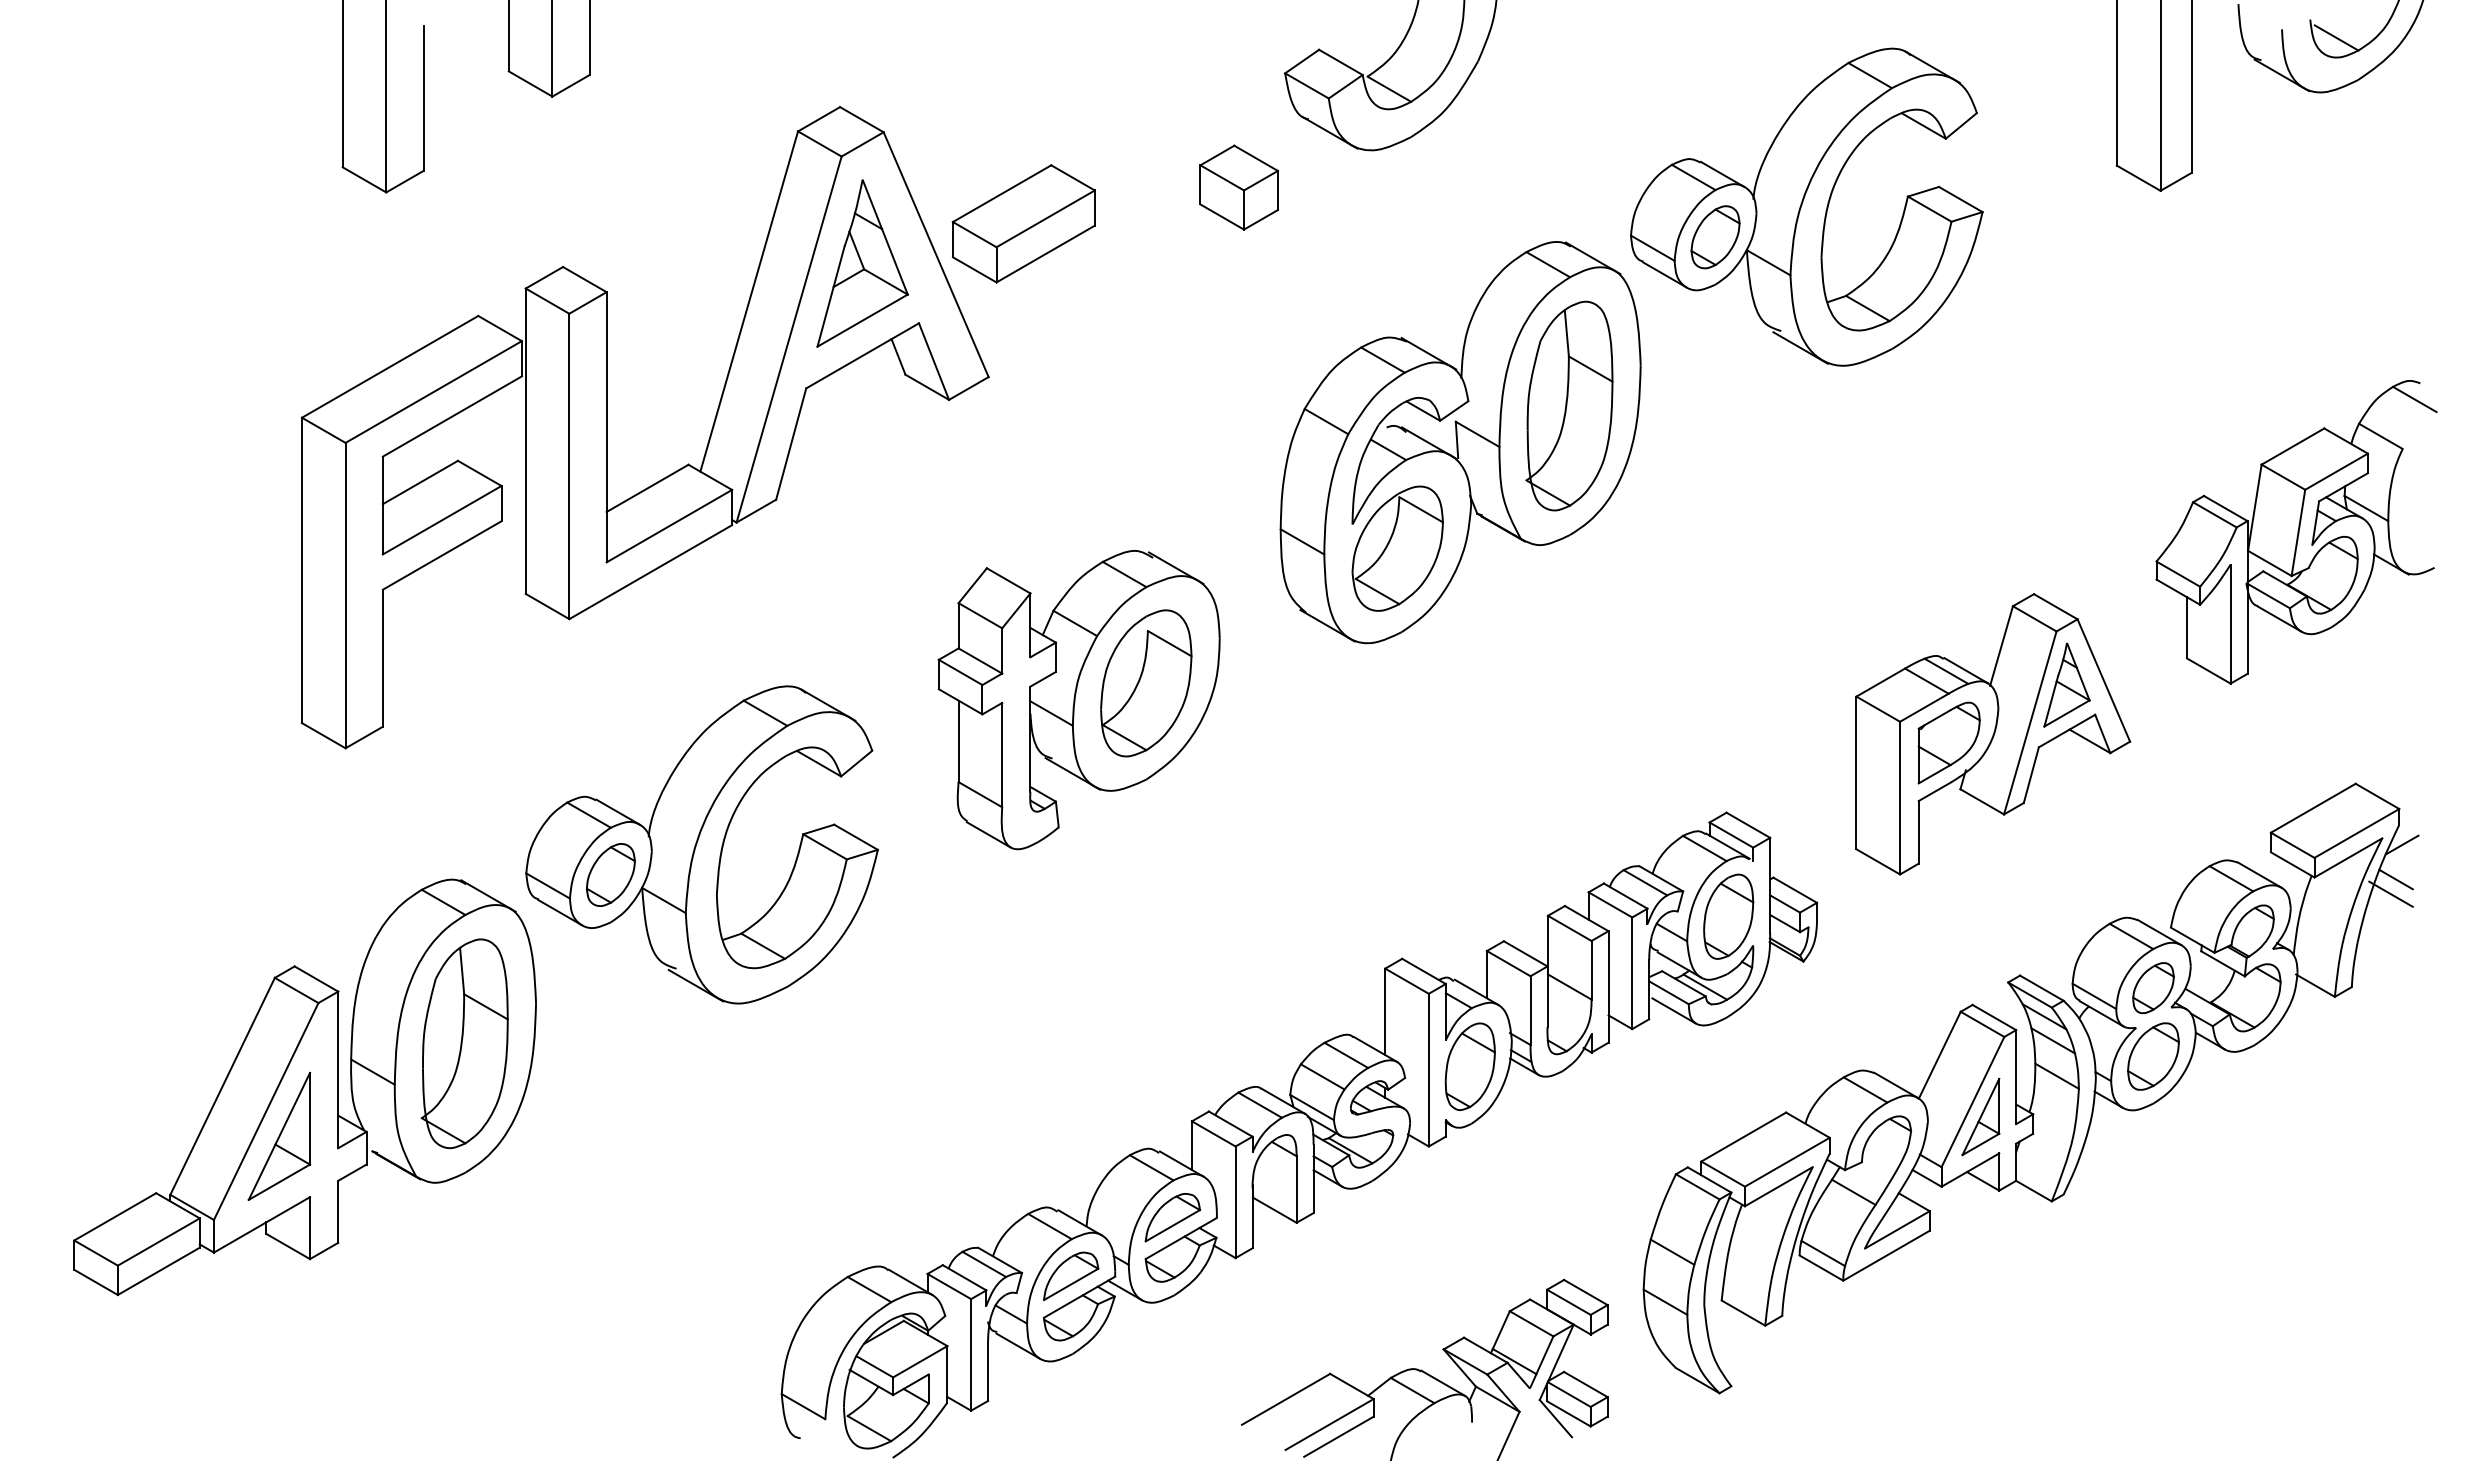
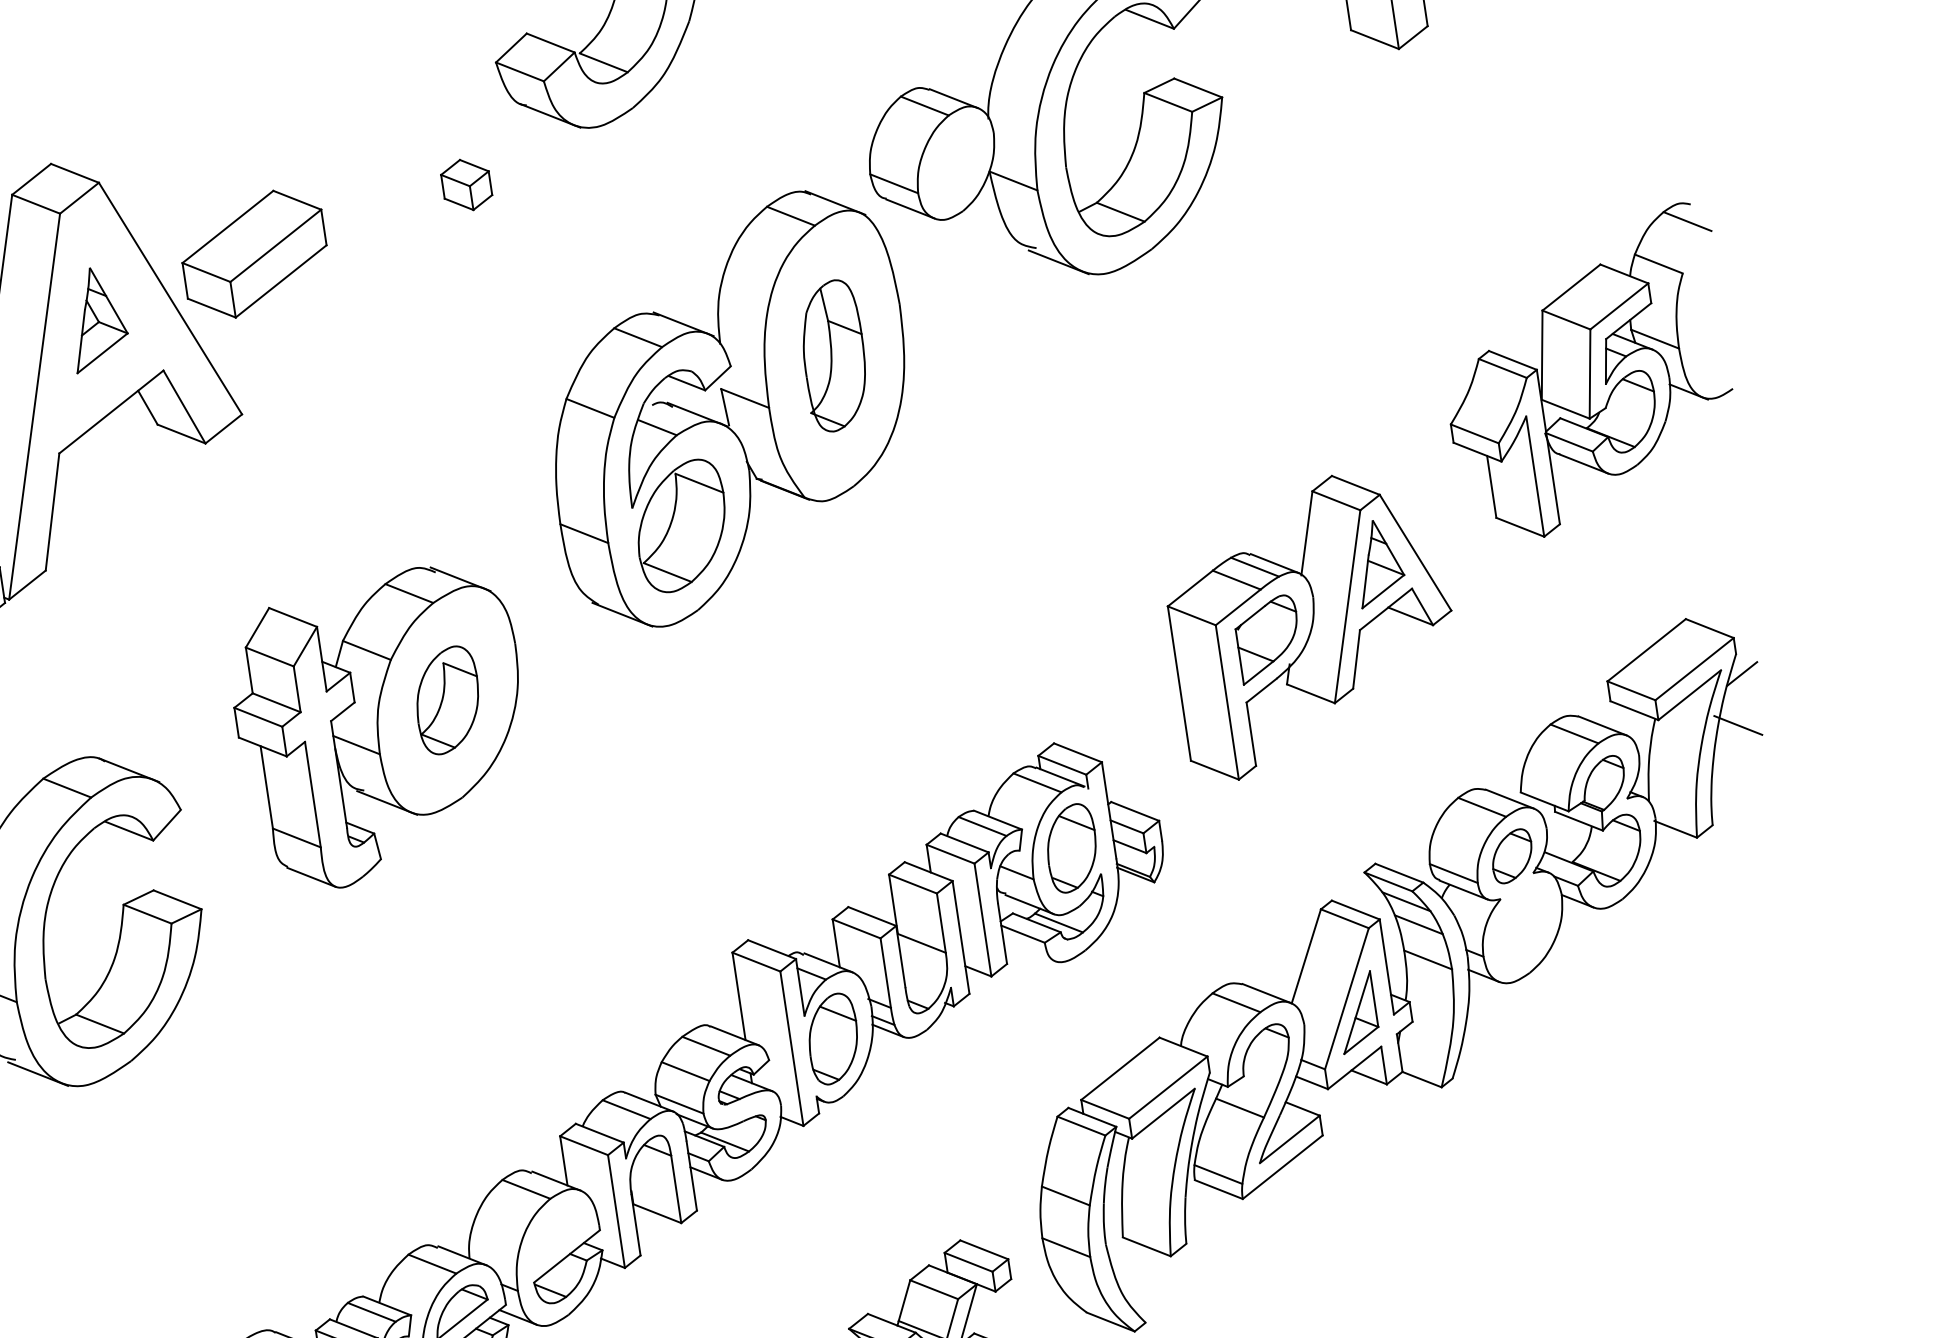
part: (1238, 187) -> (466, 184), size x0.6
part: (1715, 237) -> (955, 163), removed
part: (862, 263) -> (97, 318), size x0.6
part: (1569, 405) -> (833, 355), size x0.7
part: (1146, 683) -> (447, 700), size x0.7
line: (2395, 879) -> (1740, 709), removed
line: (1673, 1010) -> (1030, 951), removed
part: (2153, 1056) -> (1522, 925), removed
part: (1172, 1217) -> (554, 1236), removed

